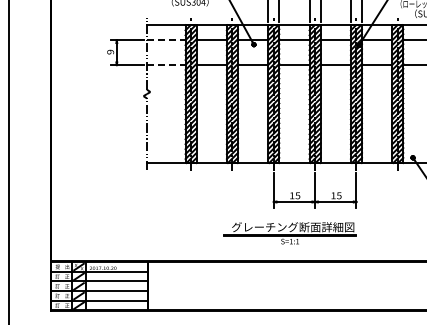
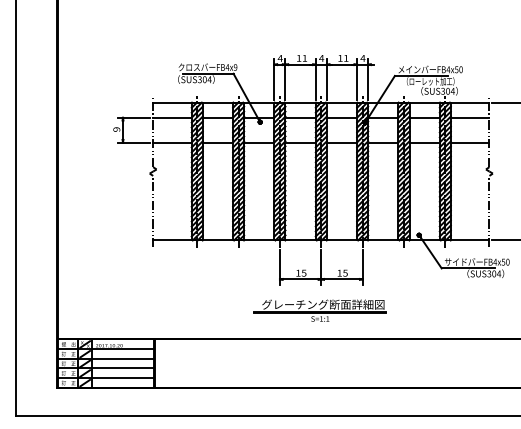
line: (166, 40) -> (172, 117), dashed -> solid
line: (166, 65) -> (172, 142), dashed -> solid
part: (289, 233) -> (319, 310), moved

